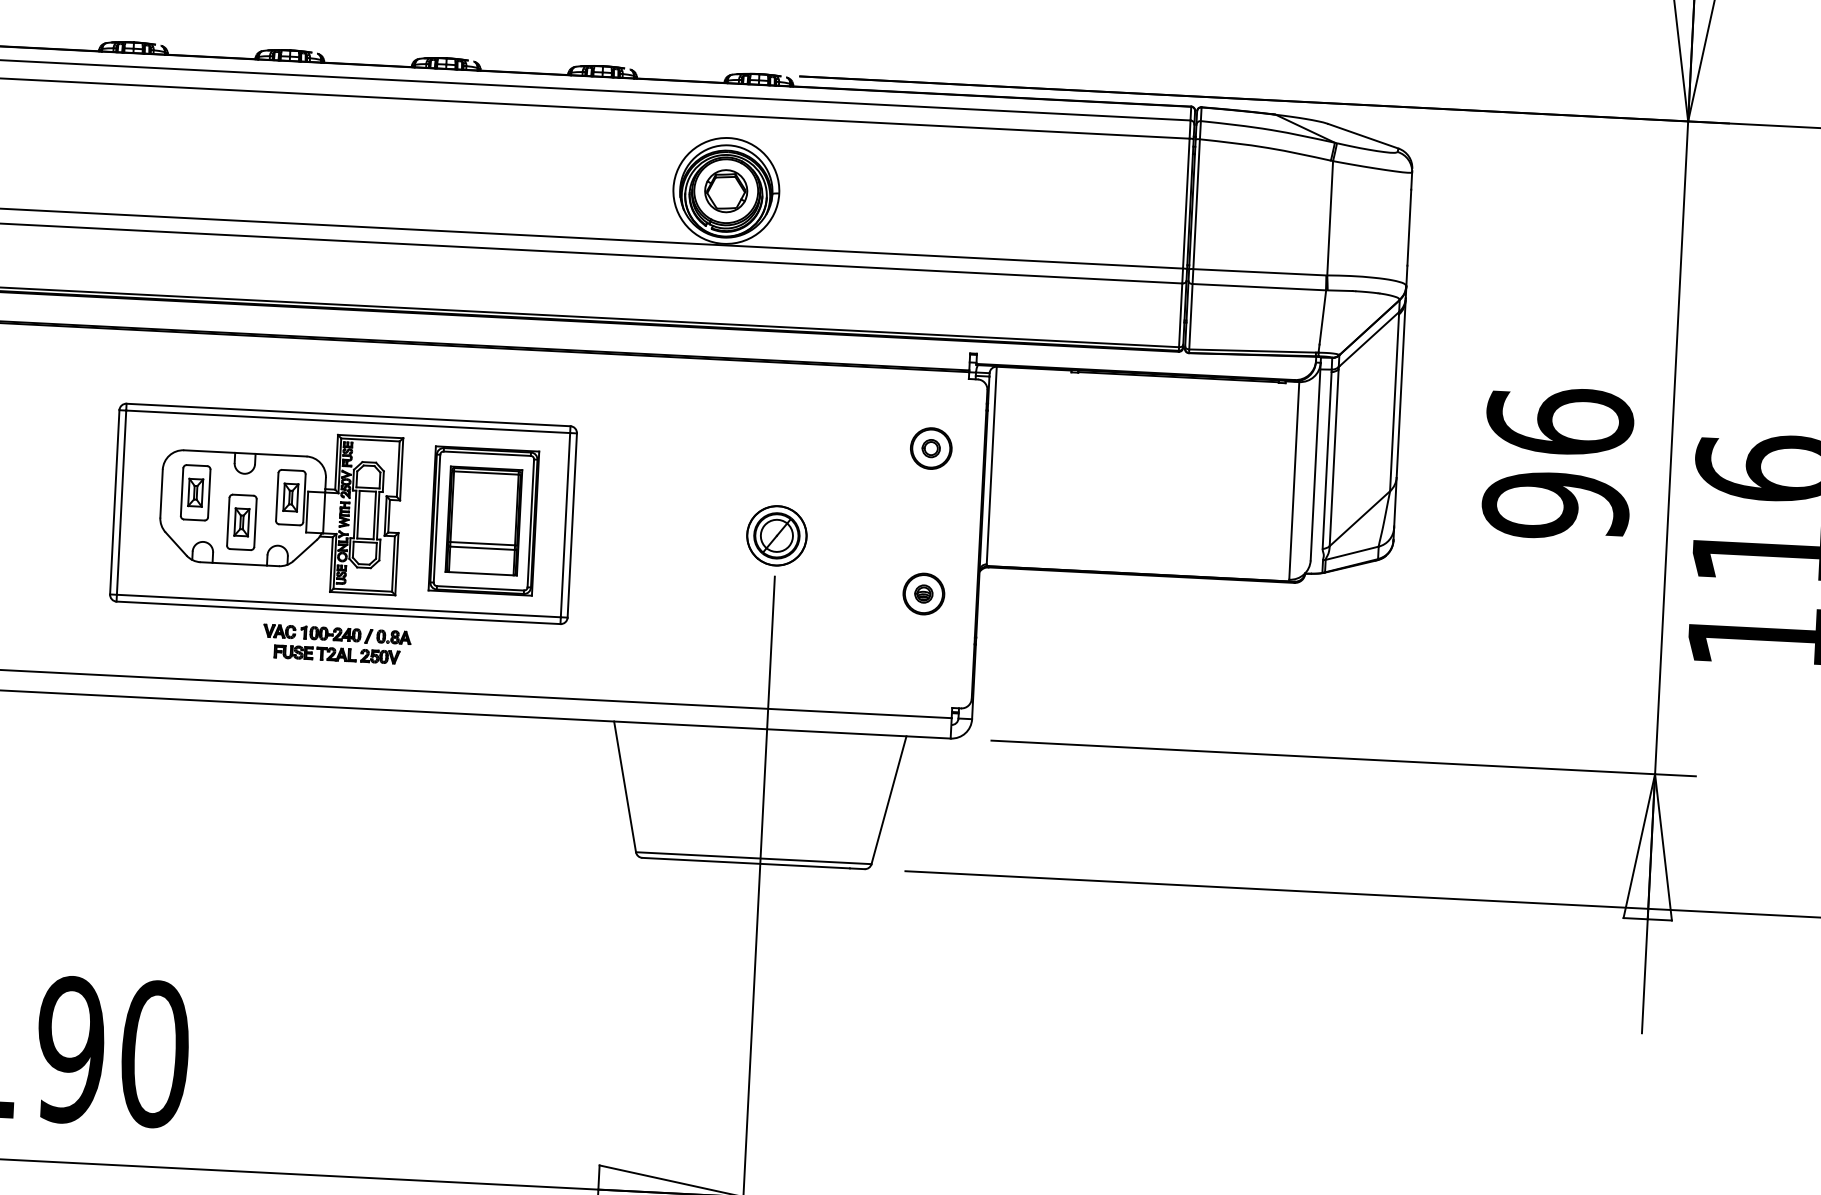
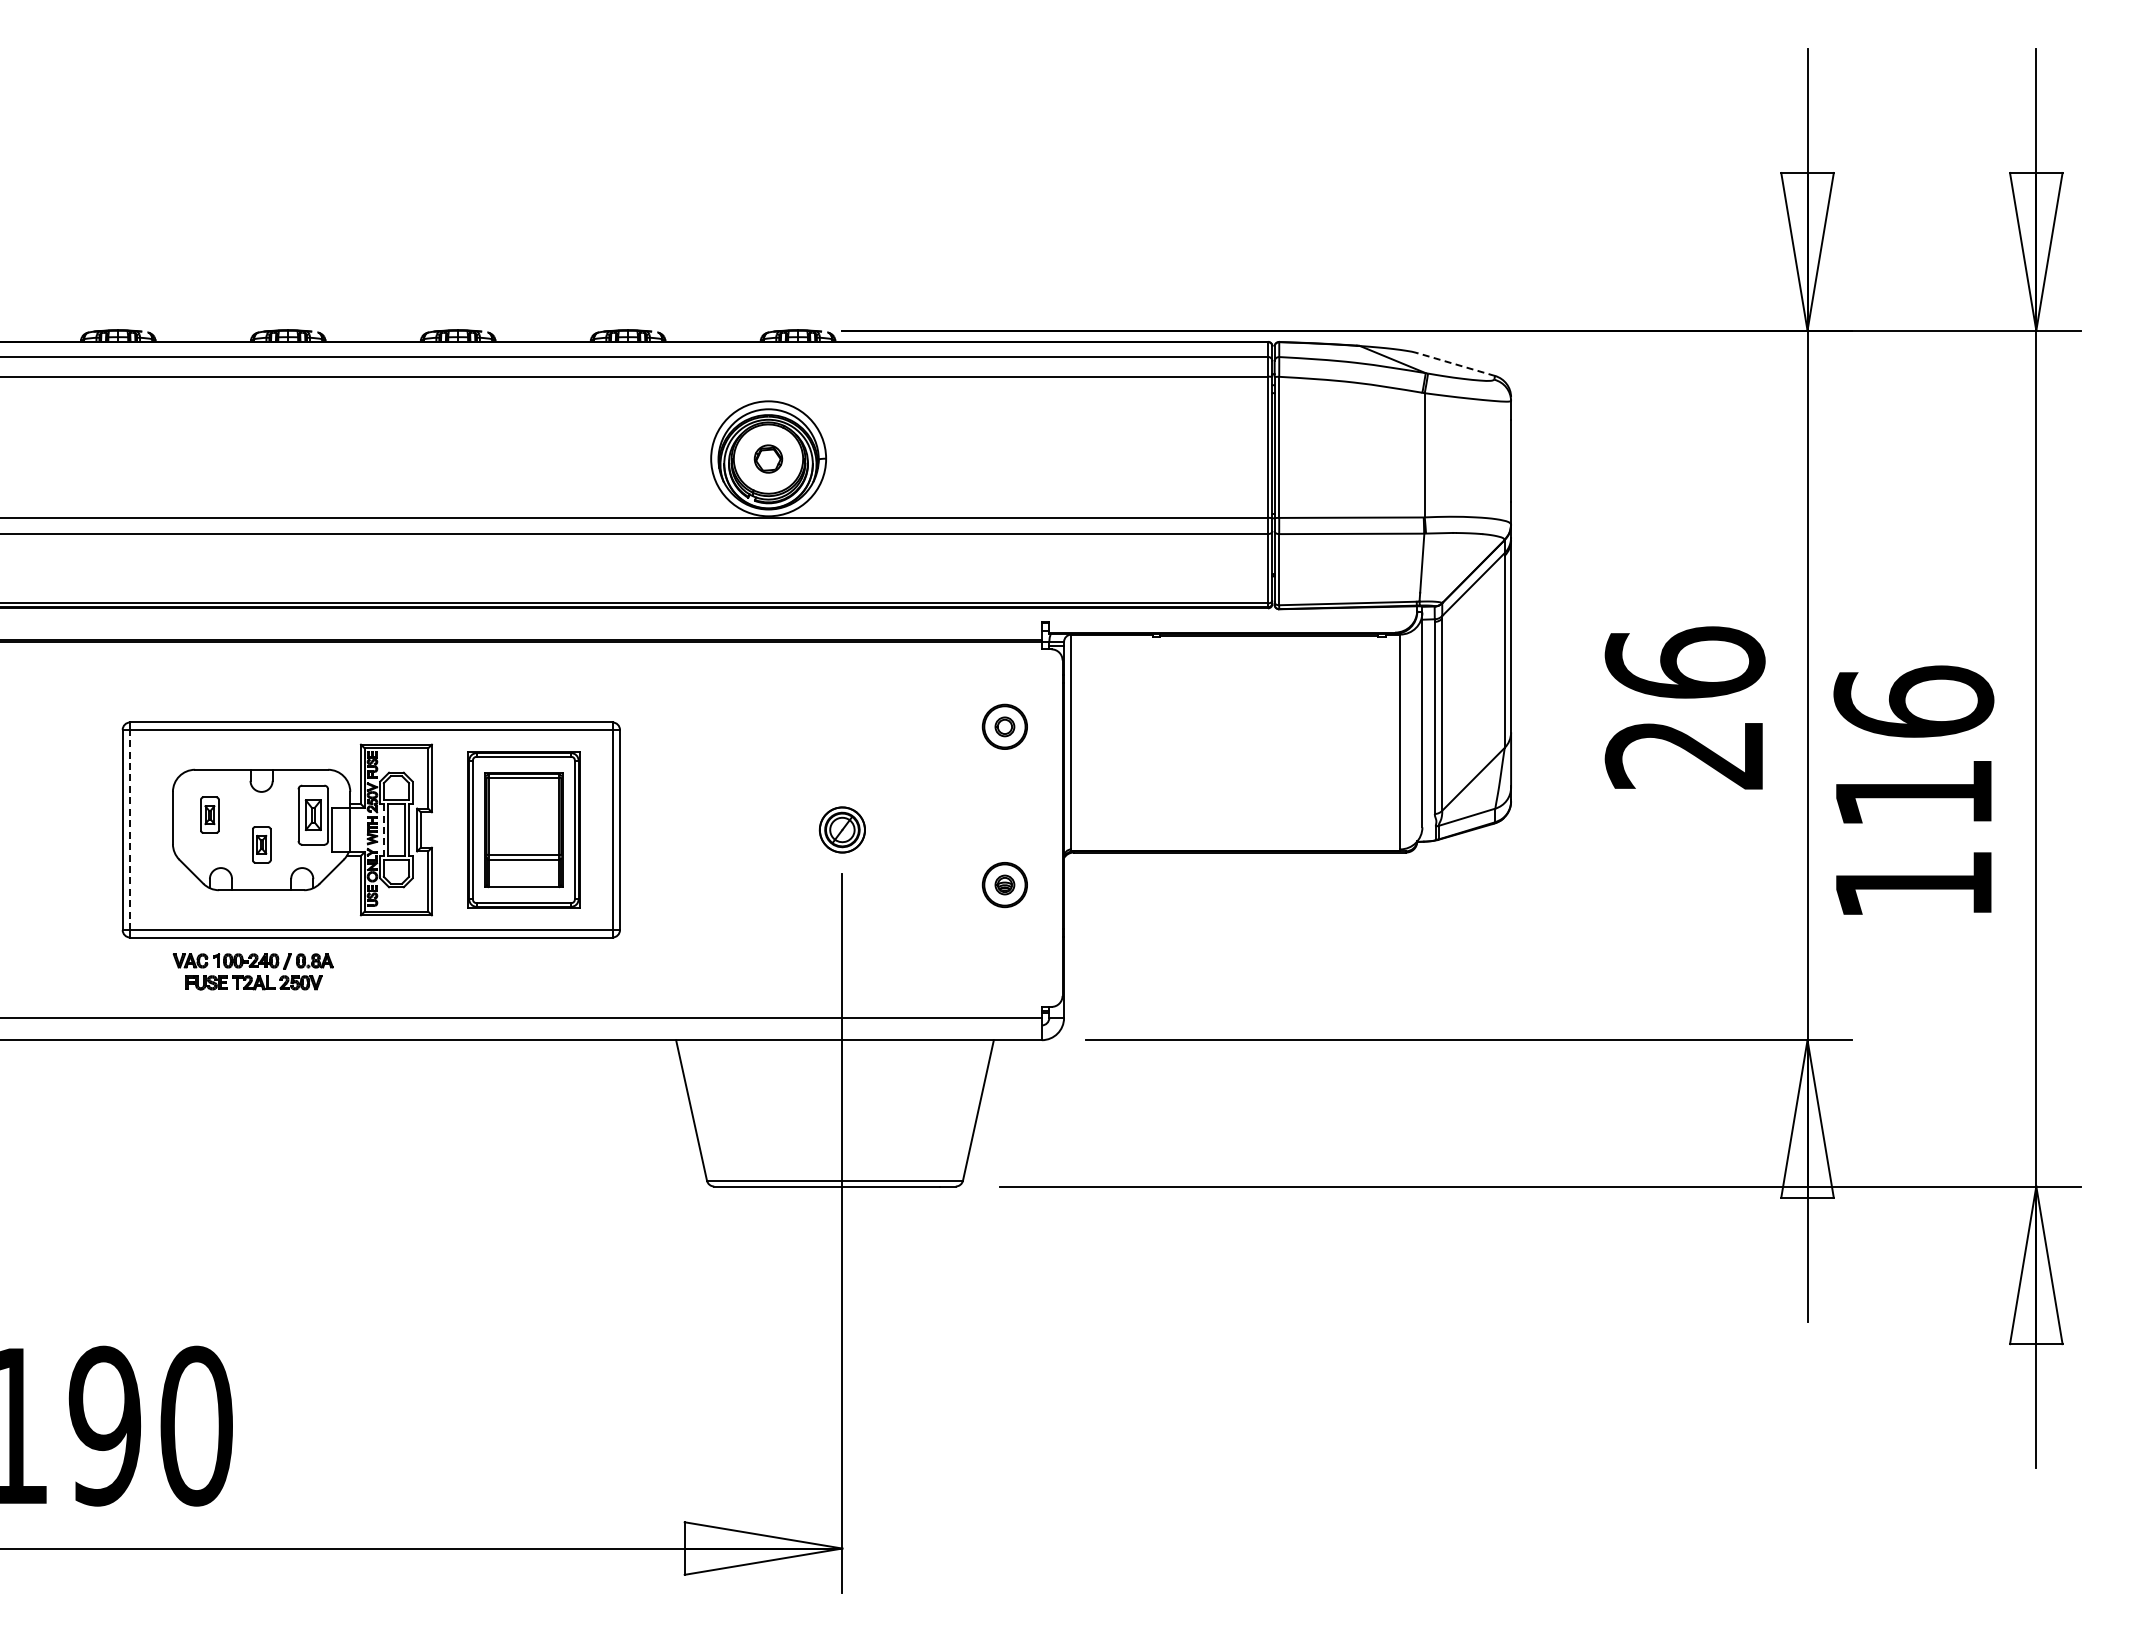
line: (1363, 136) -> (1456, 364), solid -> dashed
part: (726, 190) -> (768, 458), size x0.6
part: (195, 492) -> (209, 814), size x0.6
line: (121, 502) -> (130, 829), solid -> dashed
text: (1555, 505) -> (1684, 754), 96 -> 26
line: (354, 514) -> (383, 830), solid -> dashed
part: (241, 522) -> (261, 844), size x0.6
part: (777, 535) -> (842, 829), size x0.7
part: (336, 644) -> (252, 971), moved

